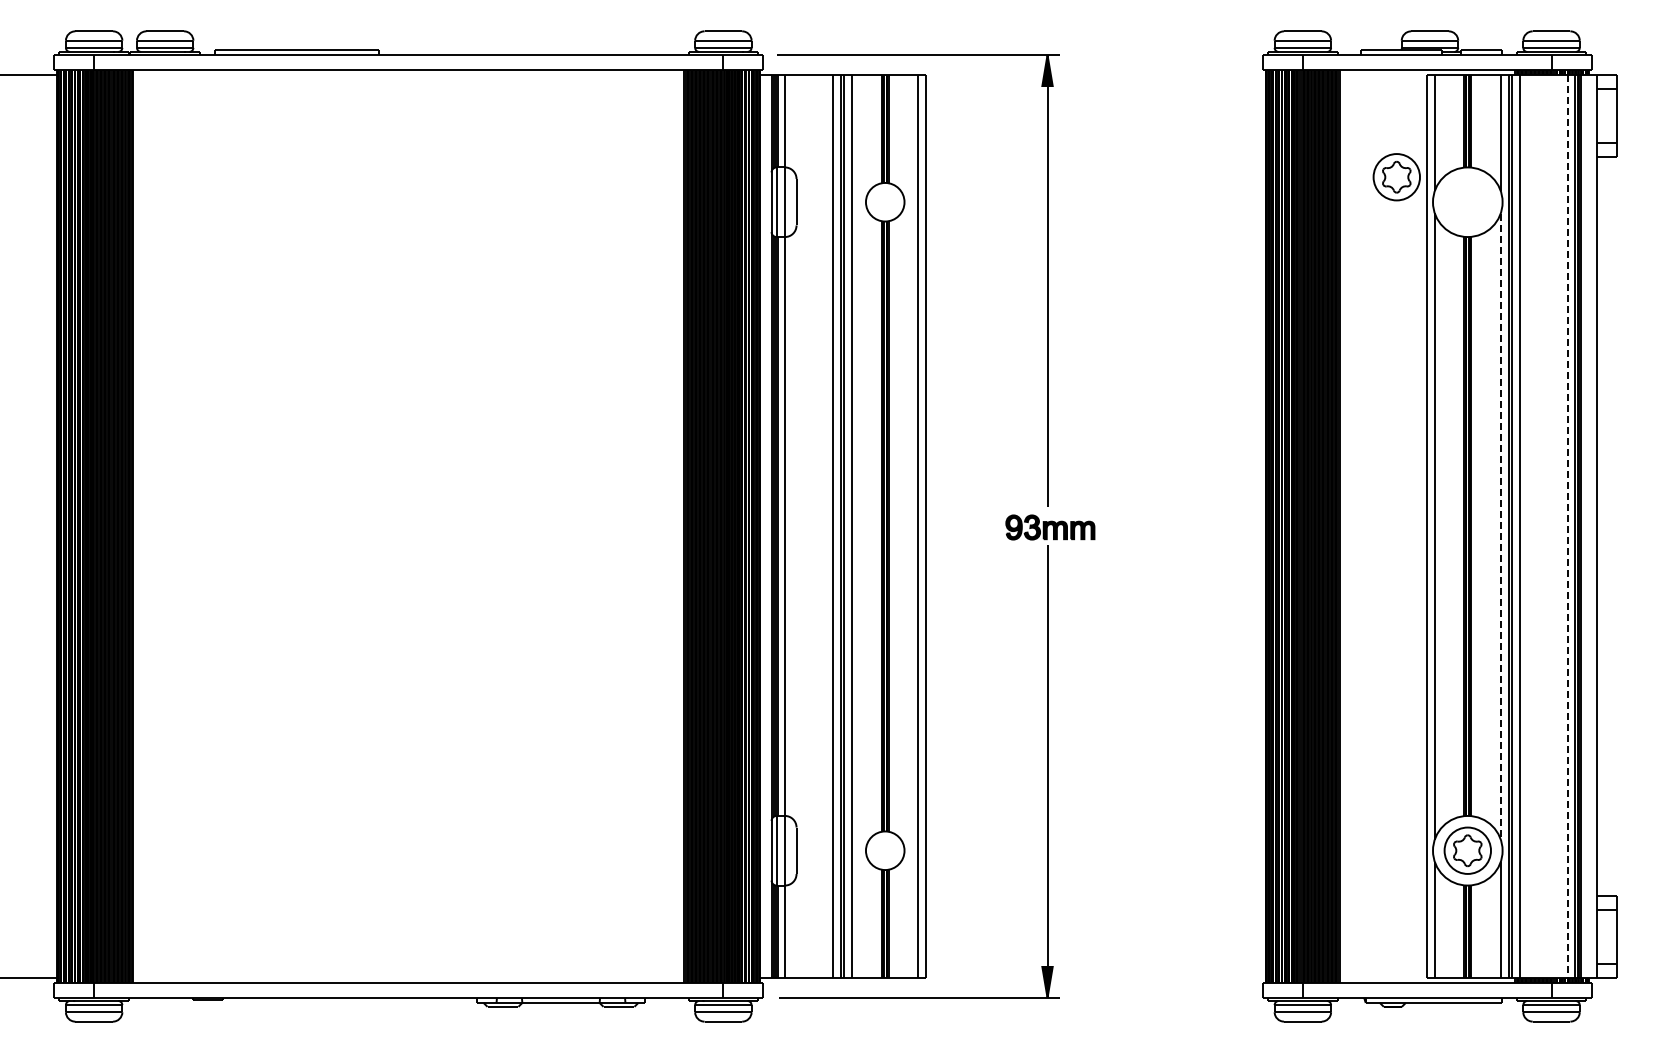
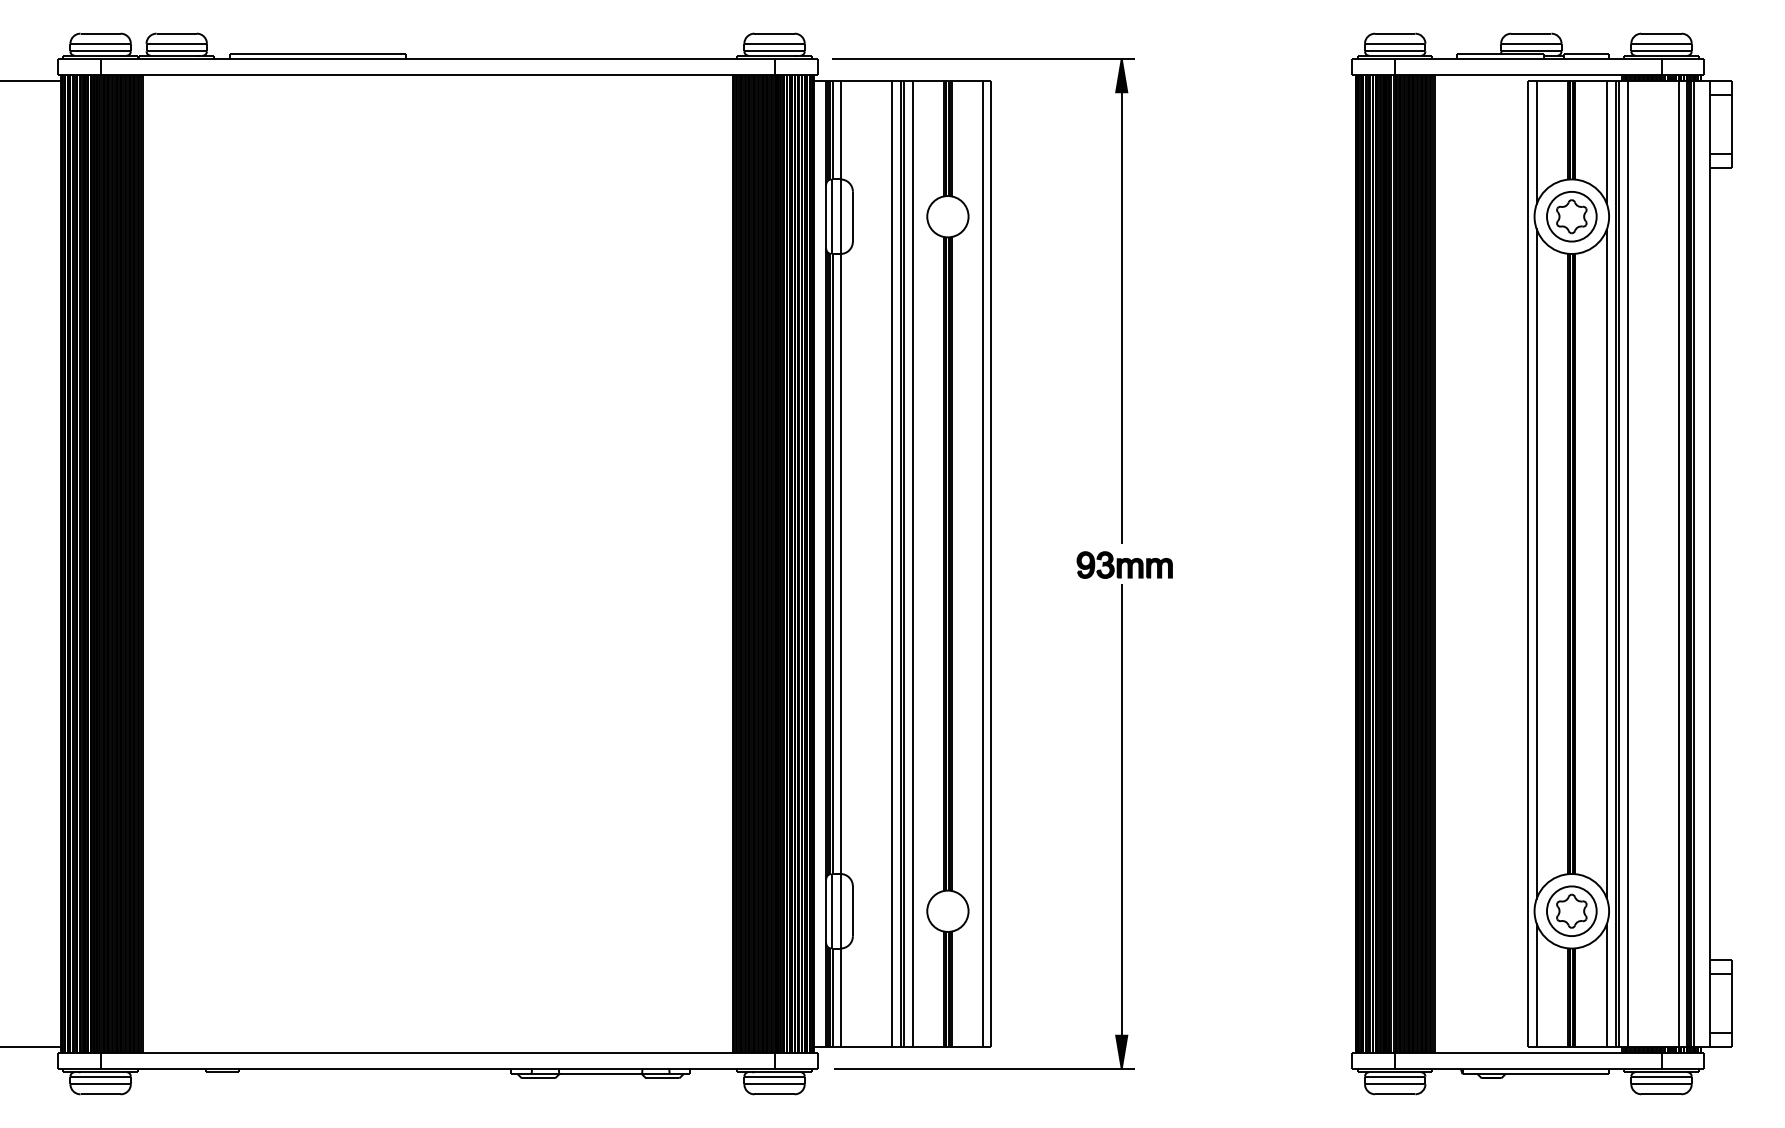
part: (1396, 177) -> (1571, 216), moved
line: (1500, 526) -> (1606, 564), dashed -> solid
line: (1567, 527) -> (1678, 565), dashed -> solid

